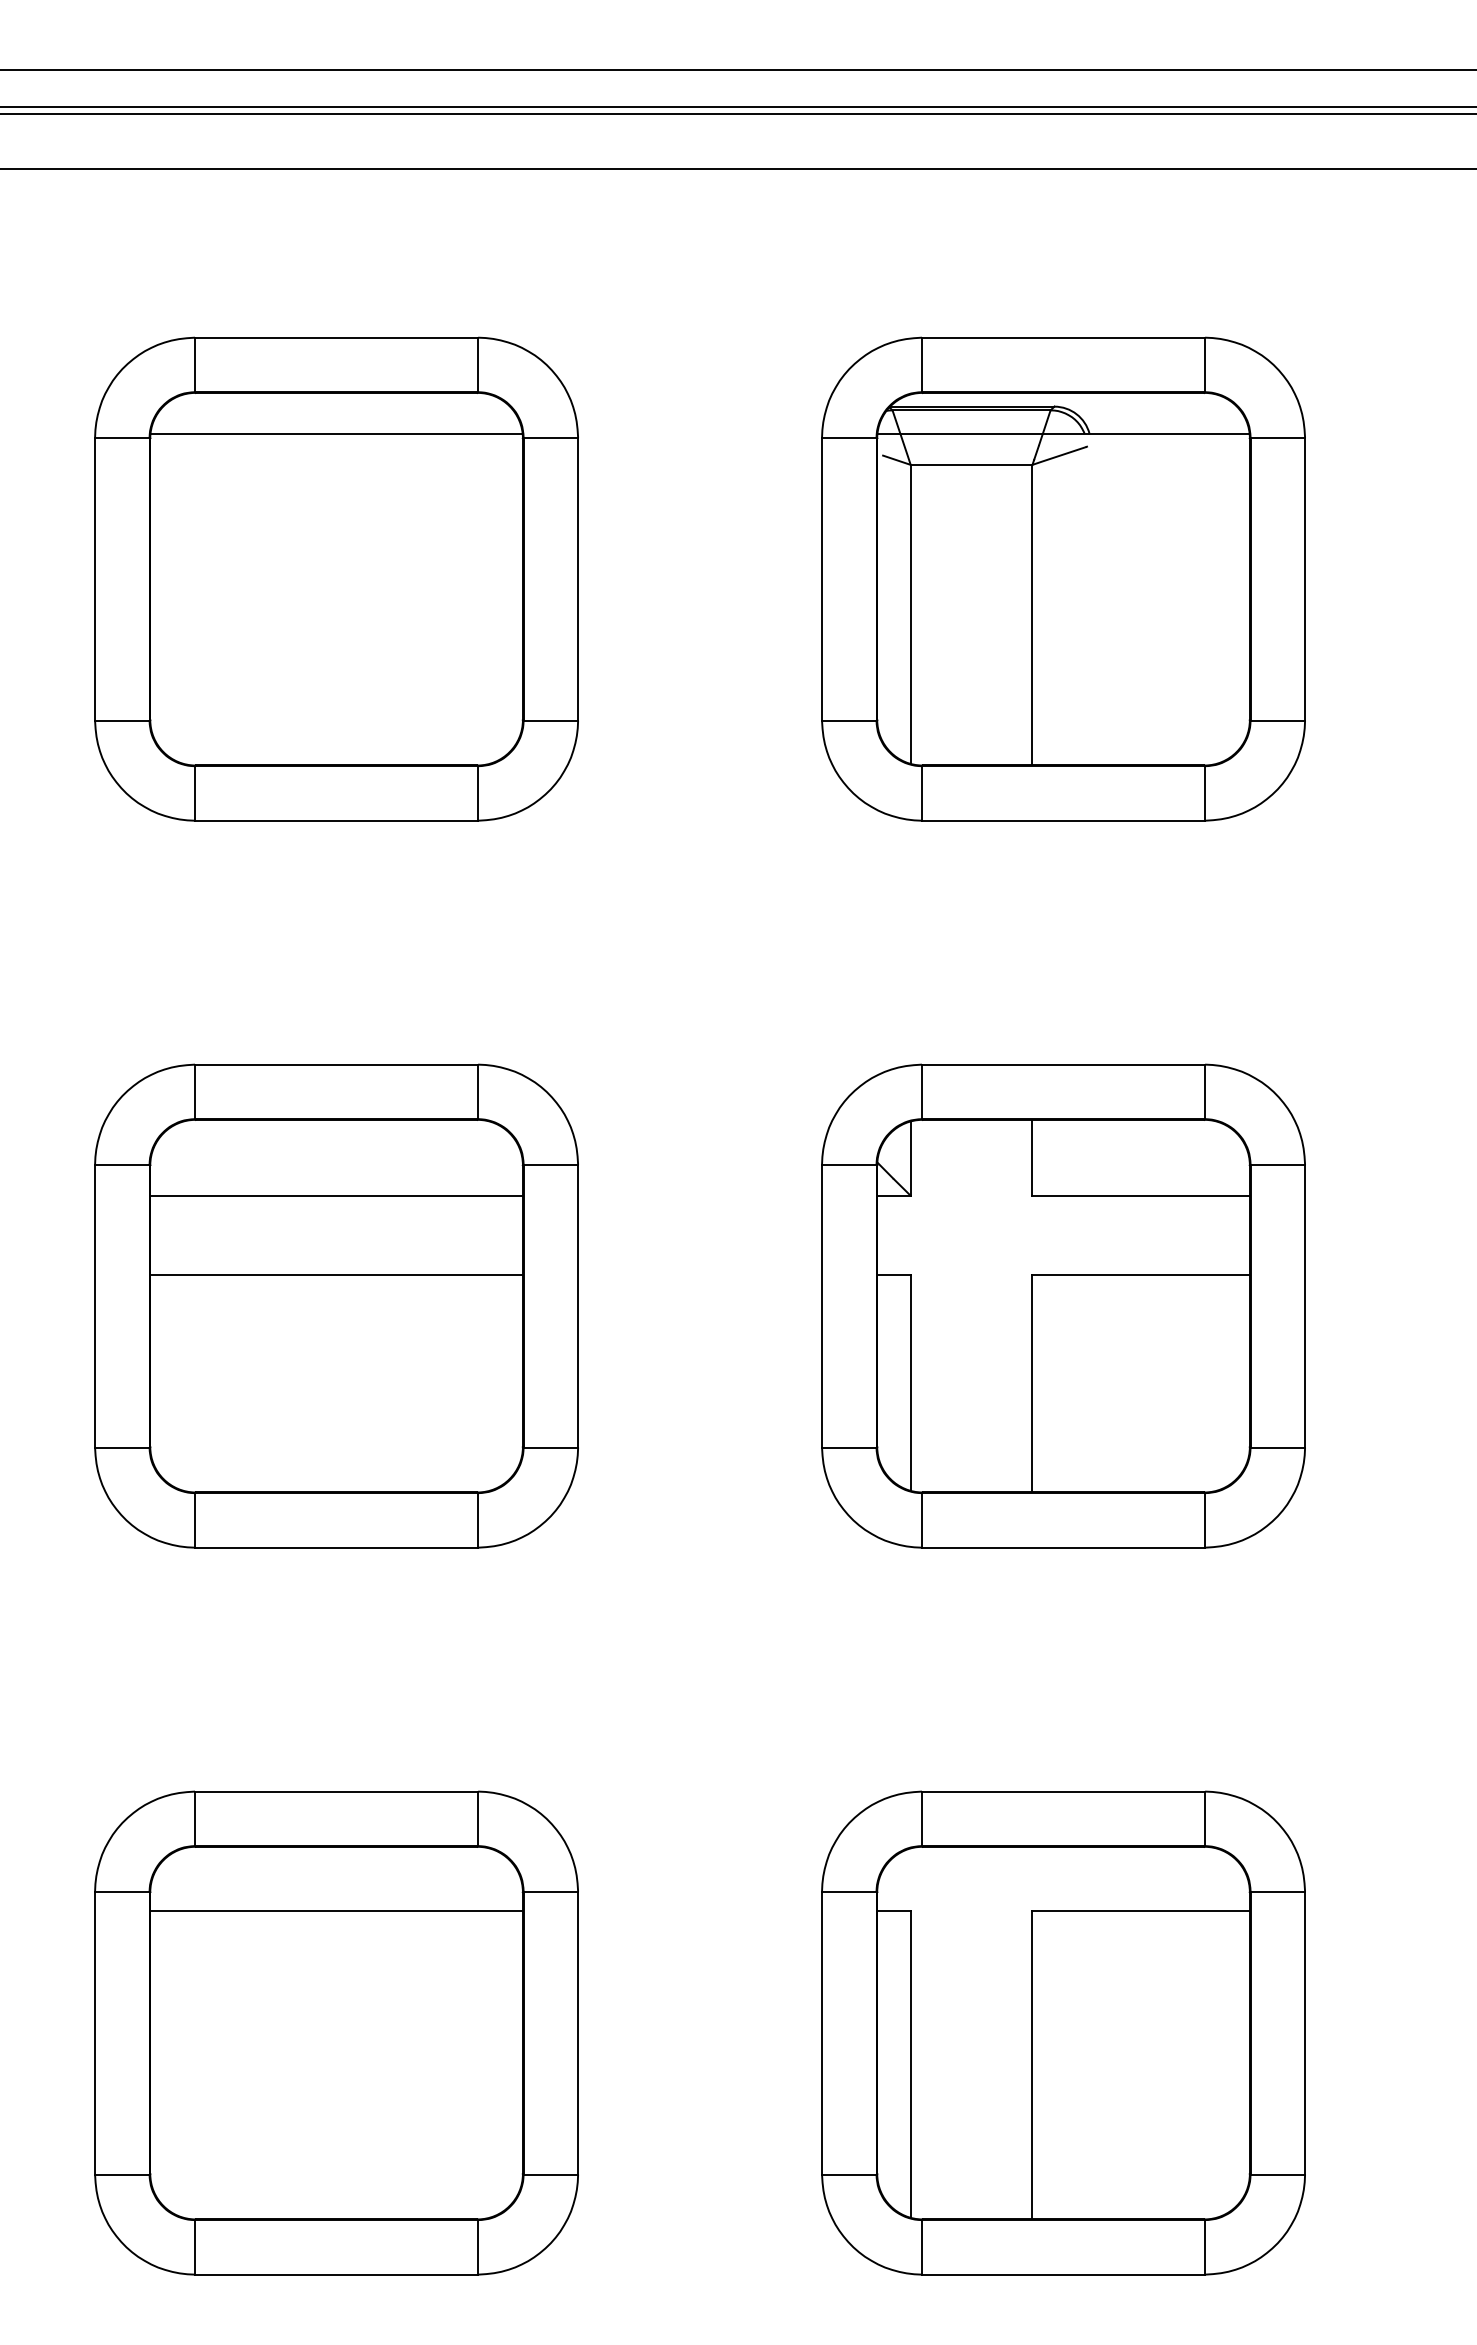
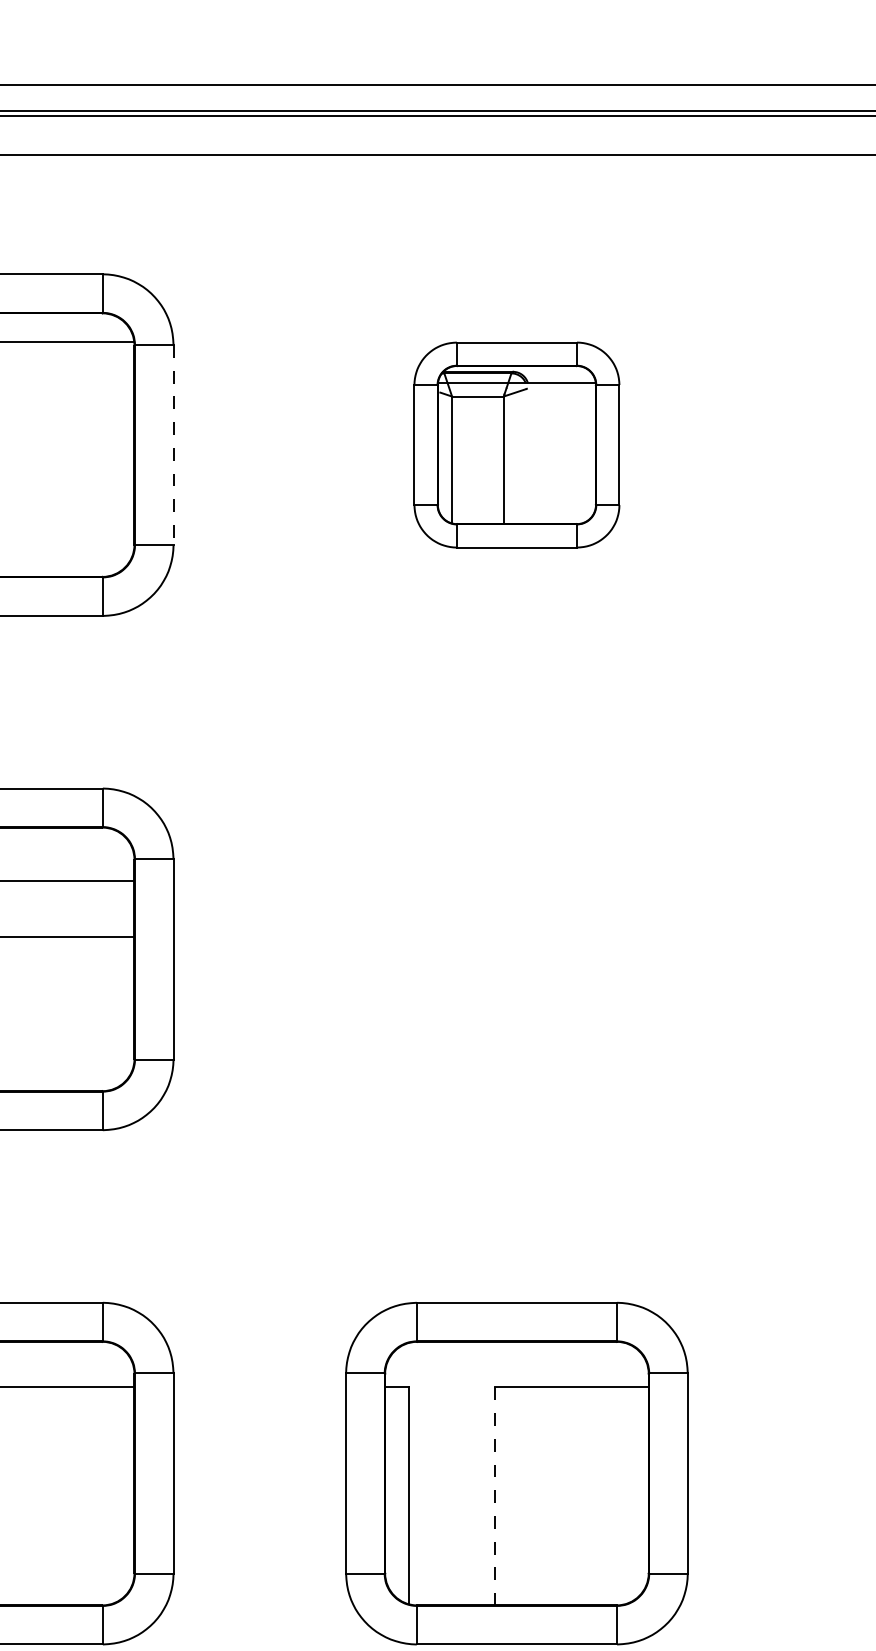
part: (1063, 578) -> (516, 444), size x0.6
line: (578, 579) -> (173, 445), solid -> dashed
part: (1063, 1305) -> (516, 958), removed
line: (1032, 2065) -> (494, 1496), solid -> dashed

